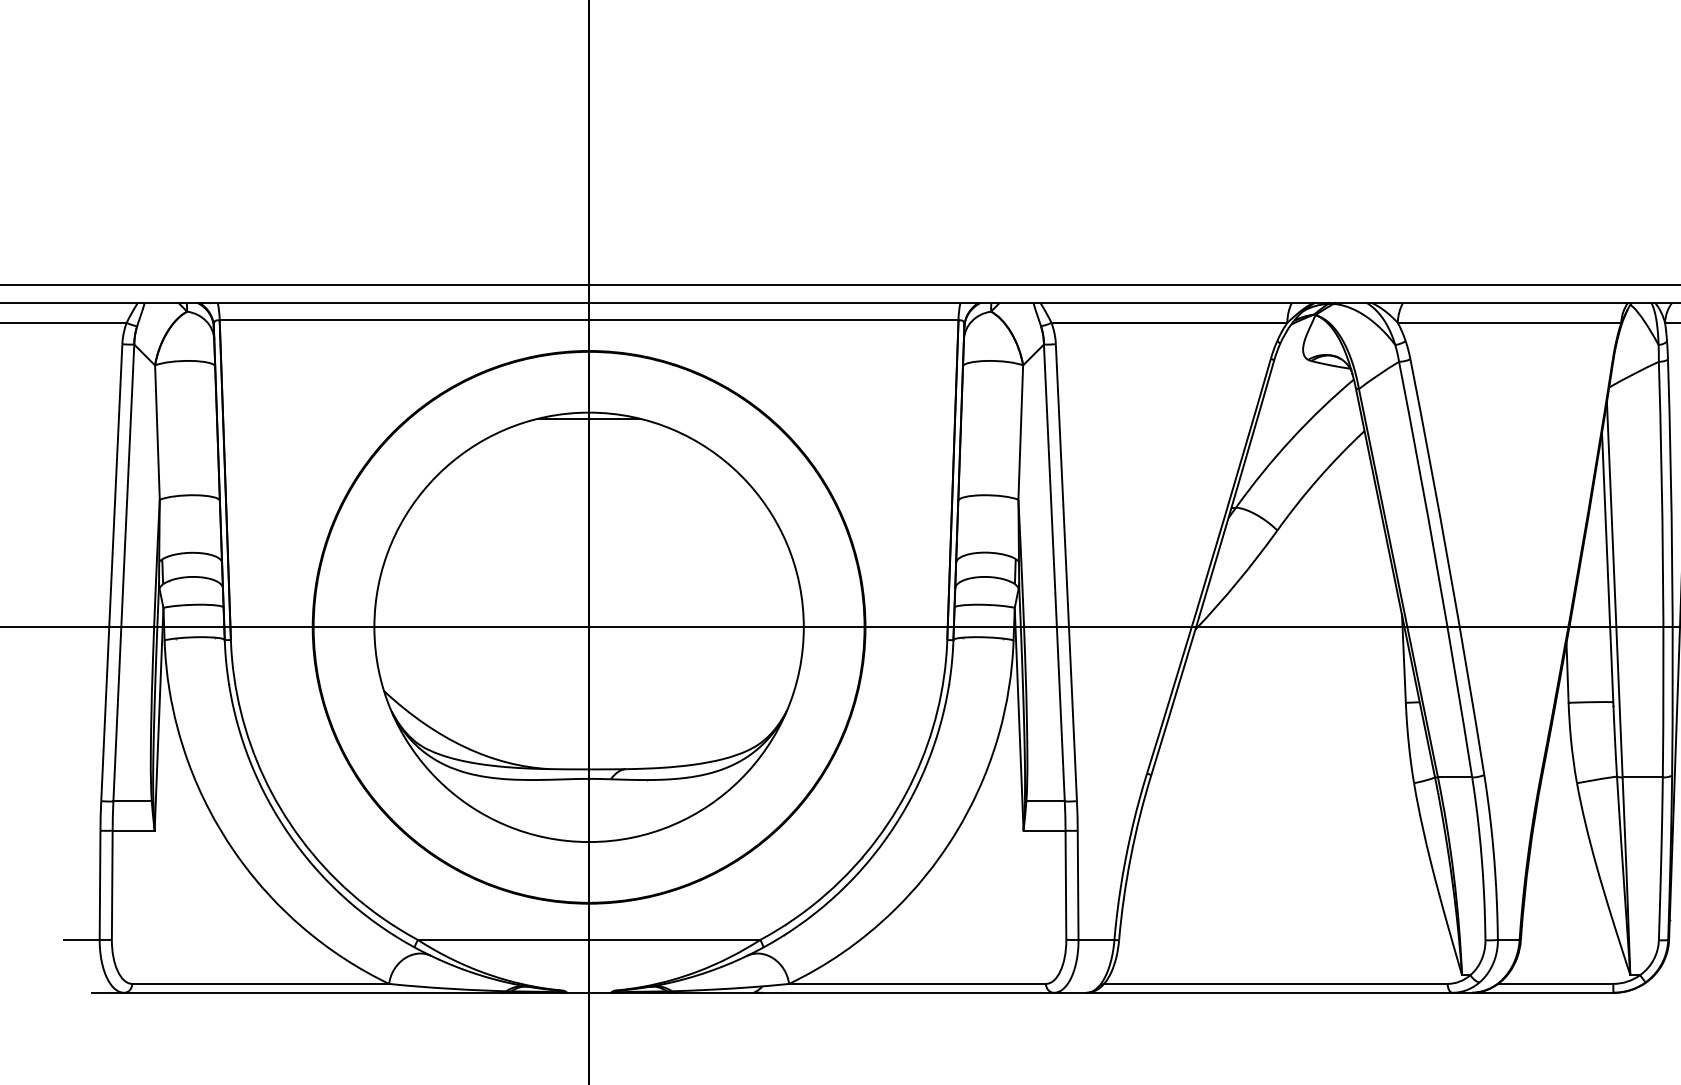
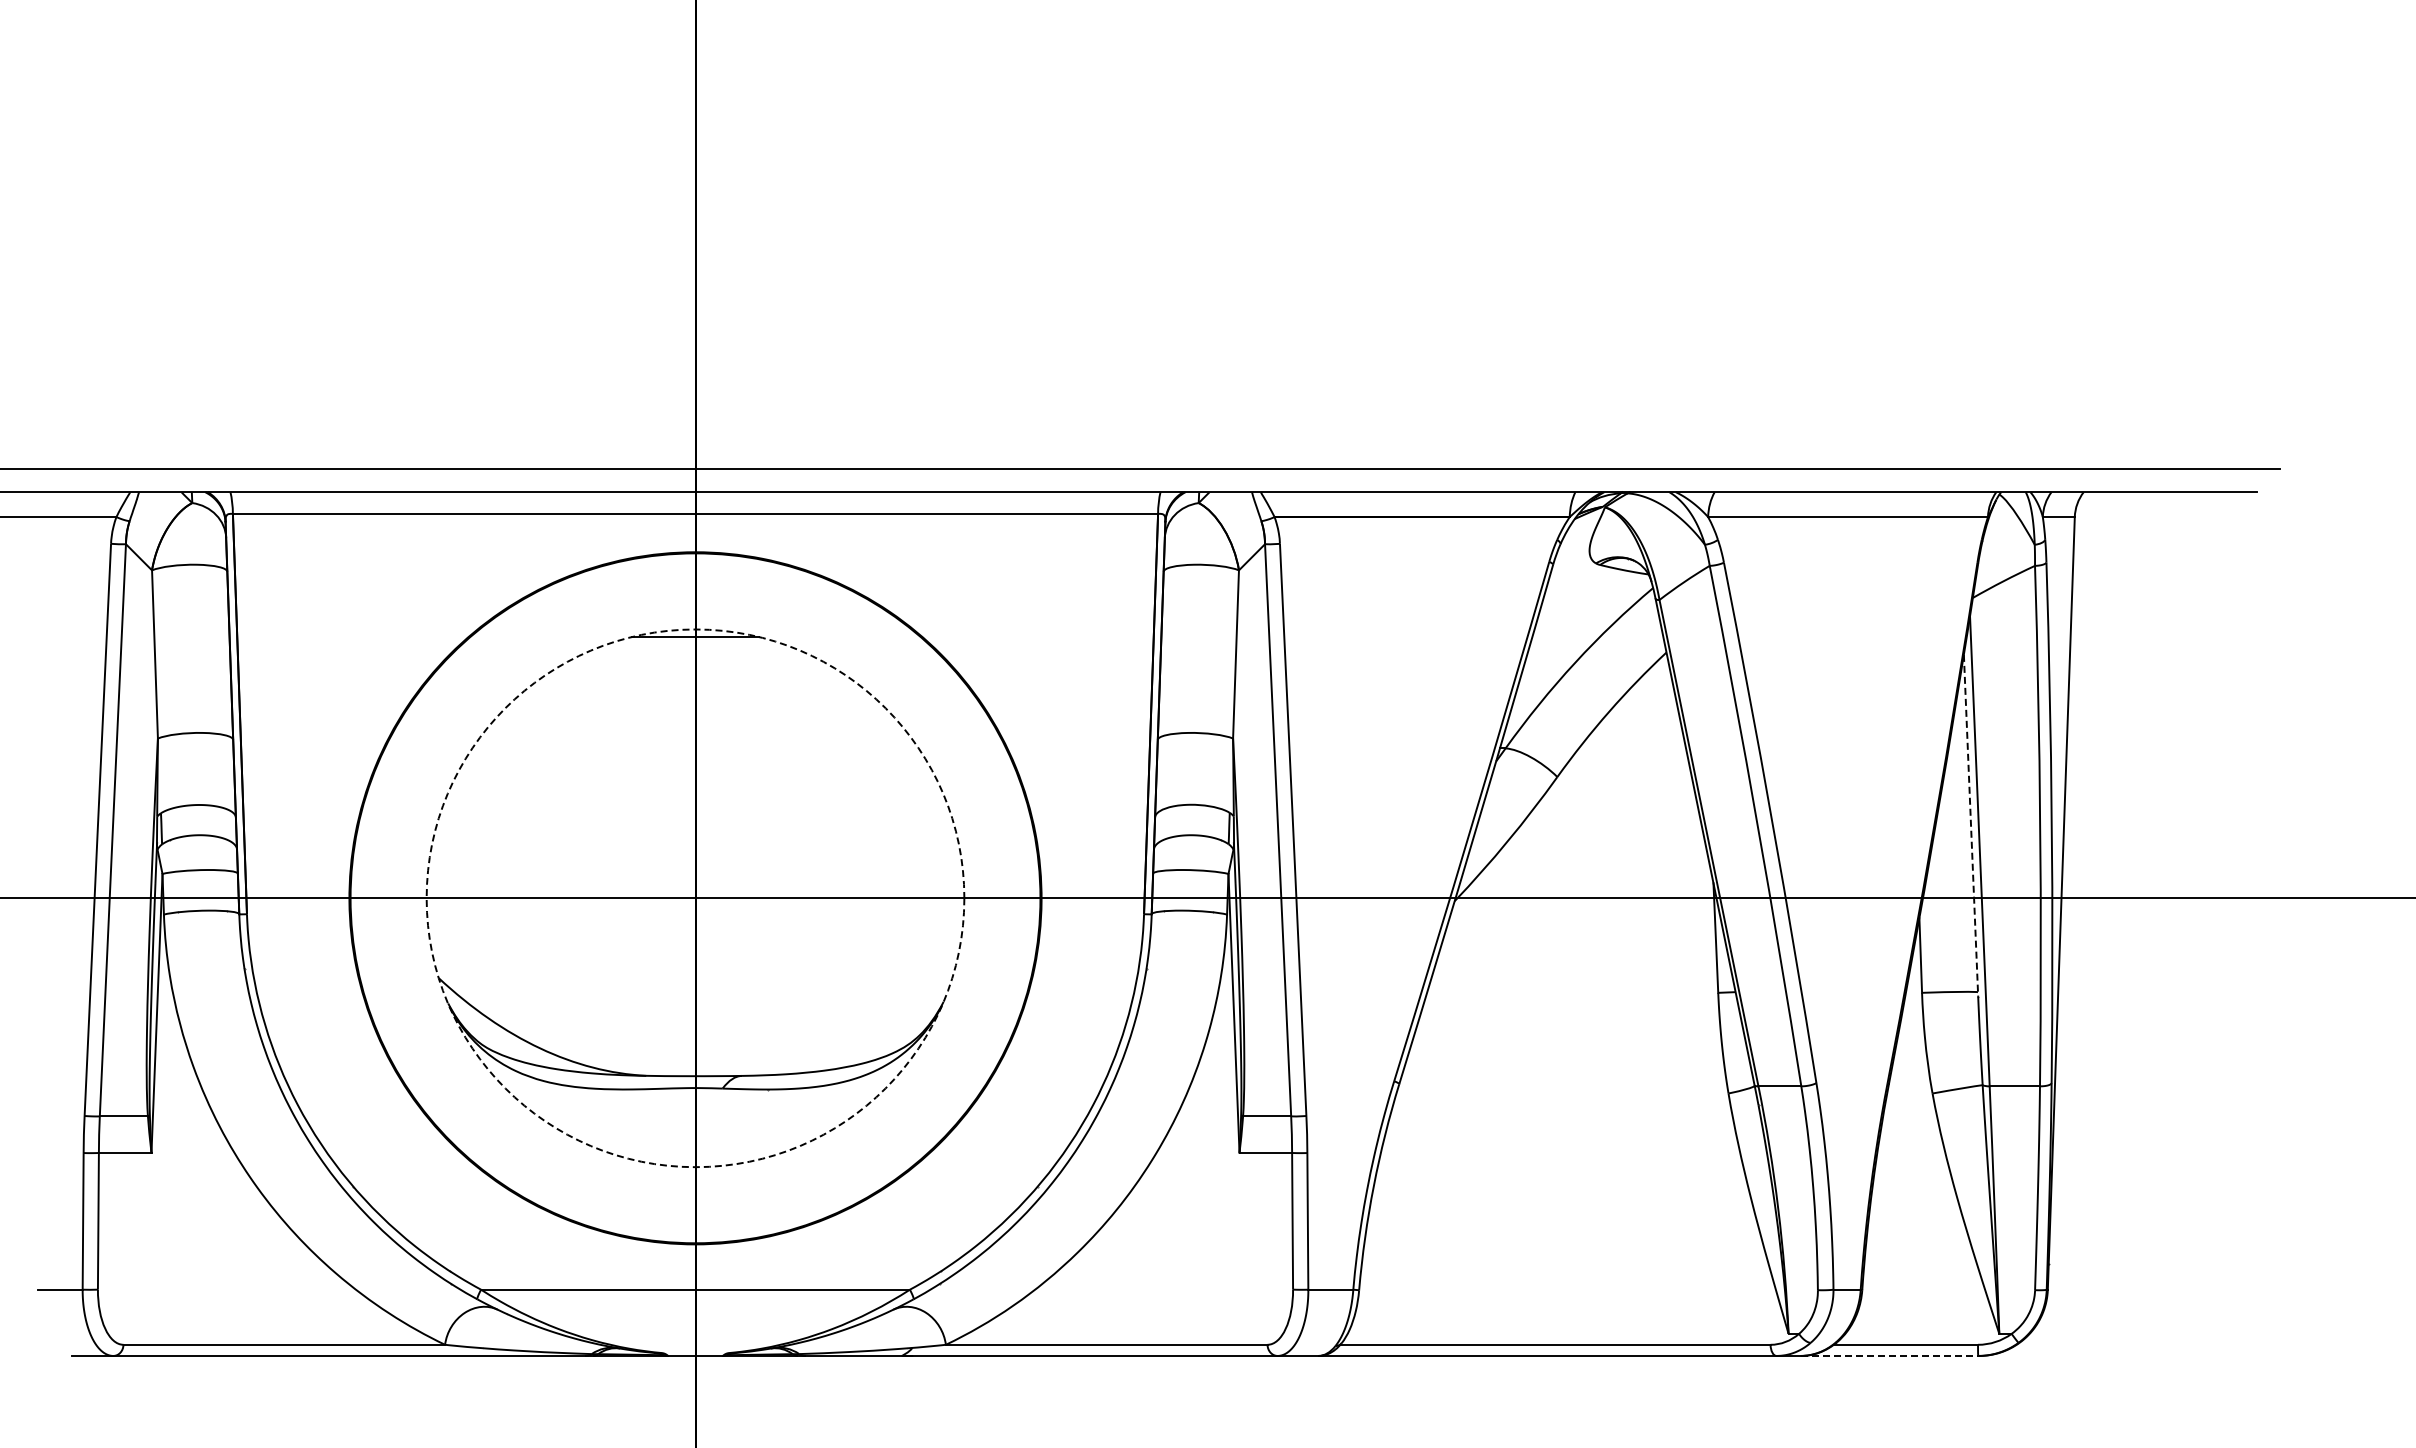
line: (1608, 569) -> (1971, 826), solid -> dashed
circle: (589, 627) -> (695, 898), solid -> dashed
line: (1542, 992) -> (1889, 1355), solid -> dashed

